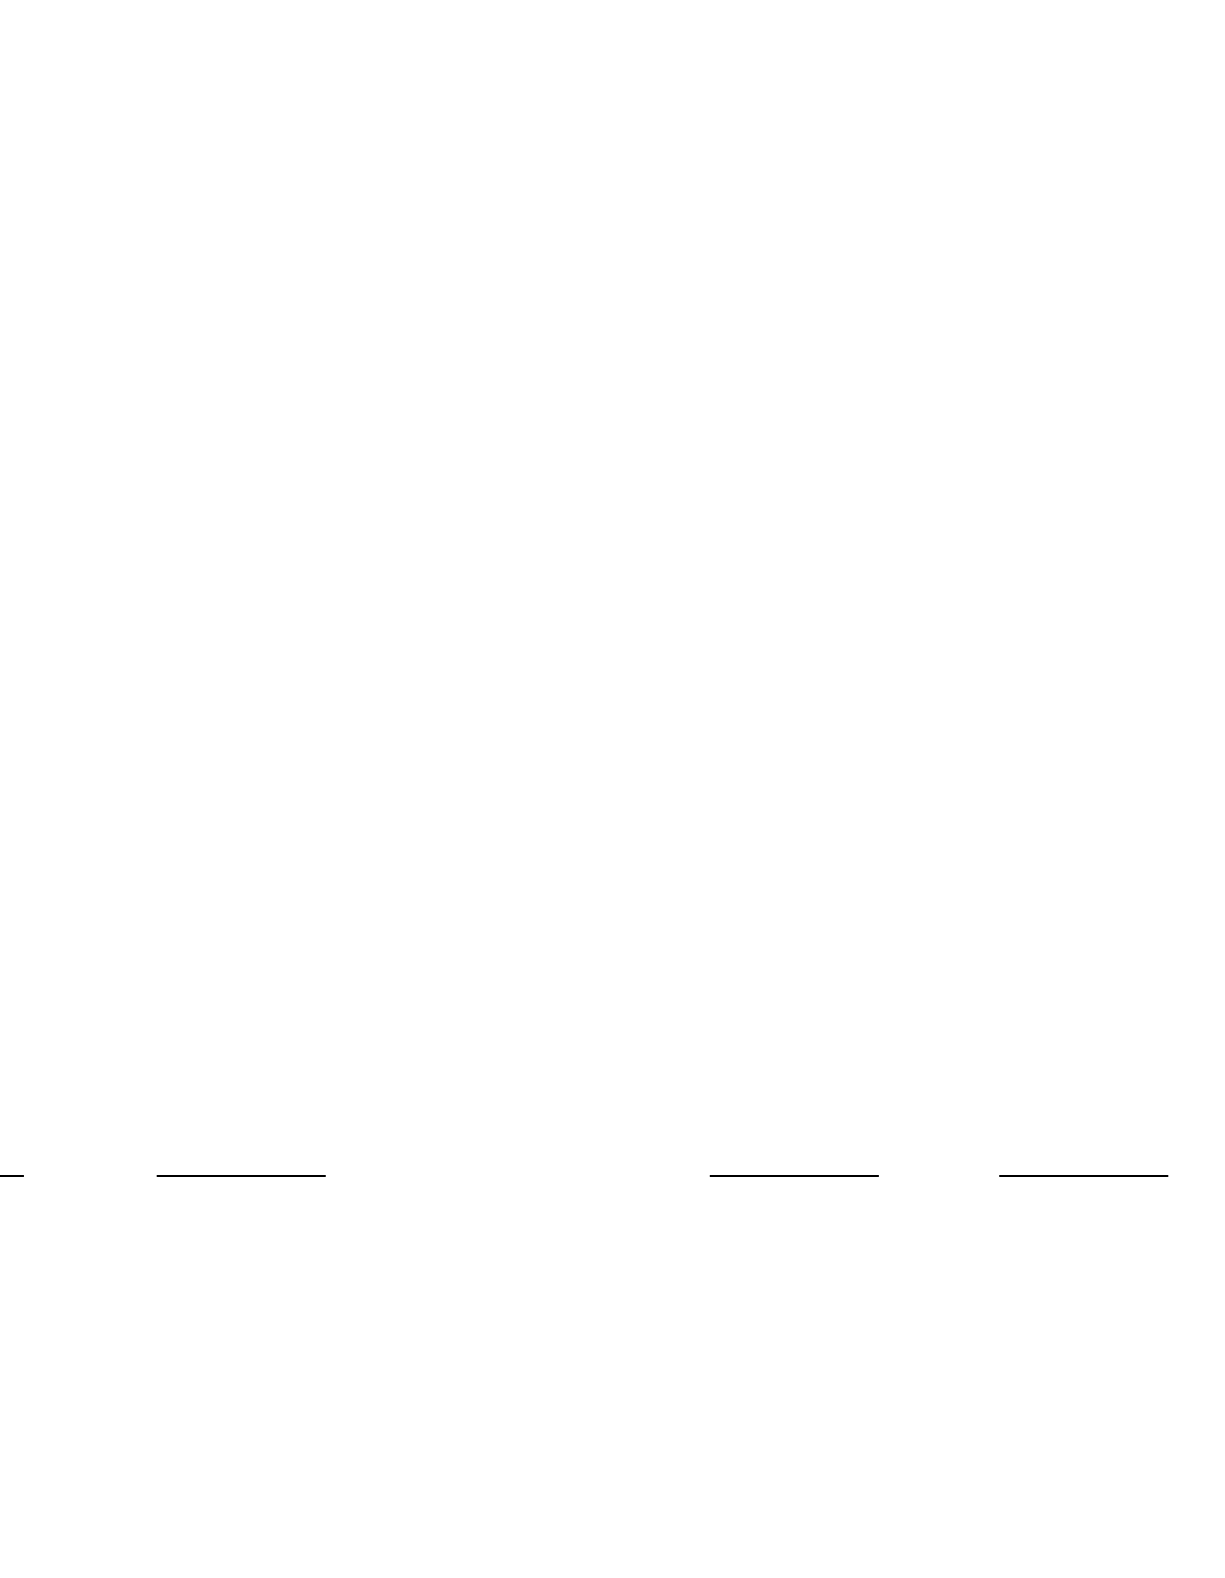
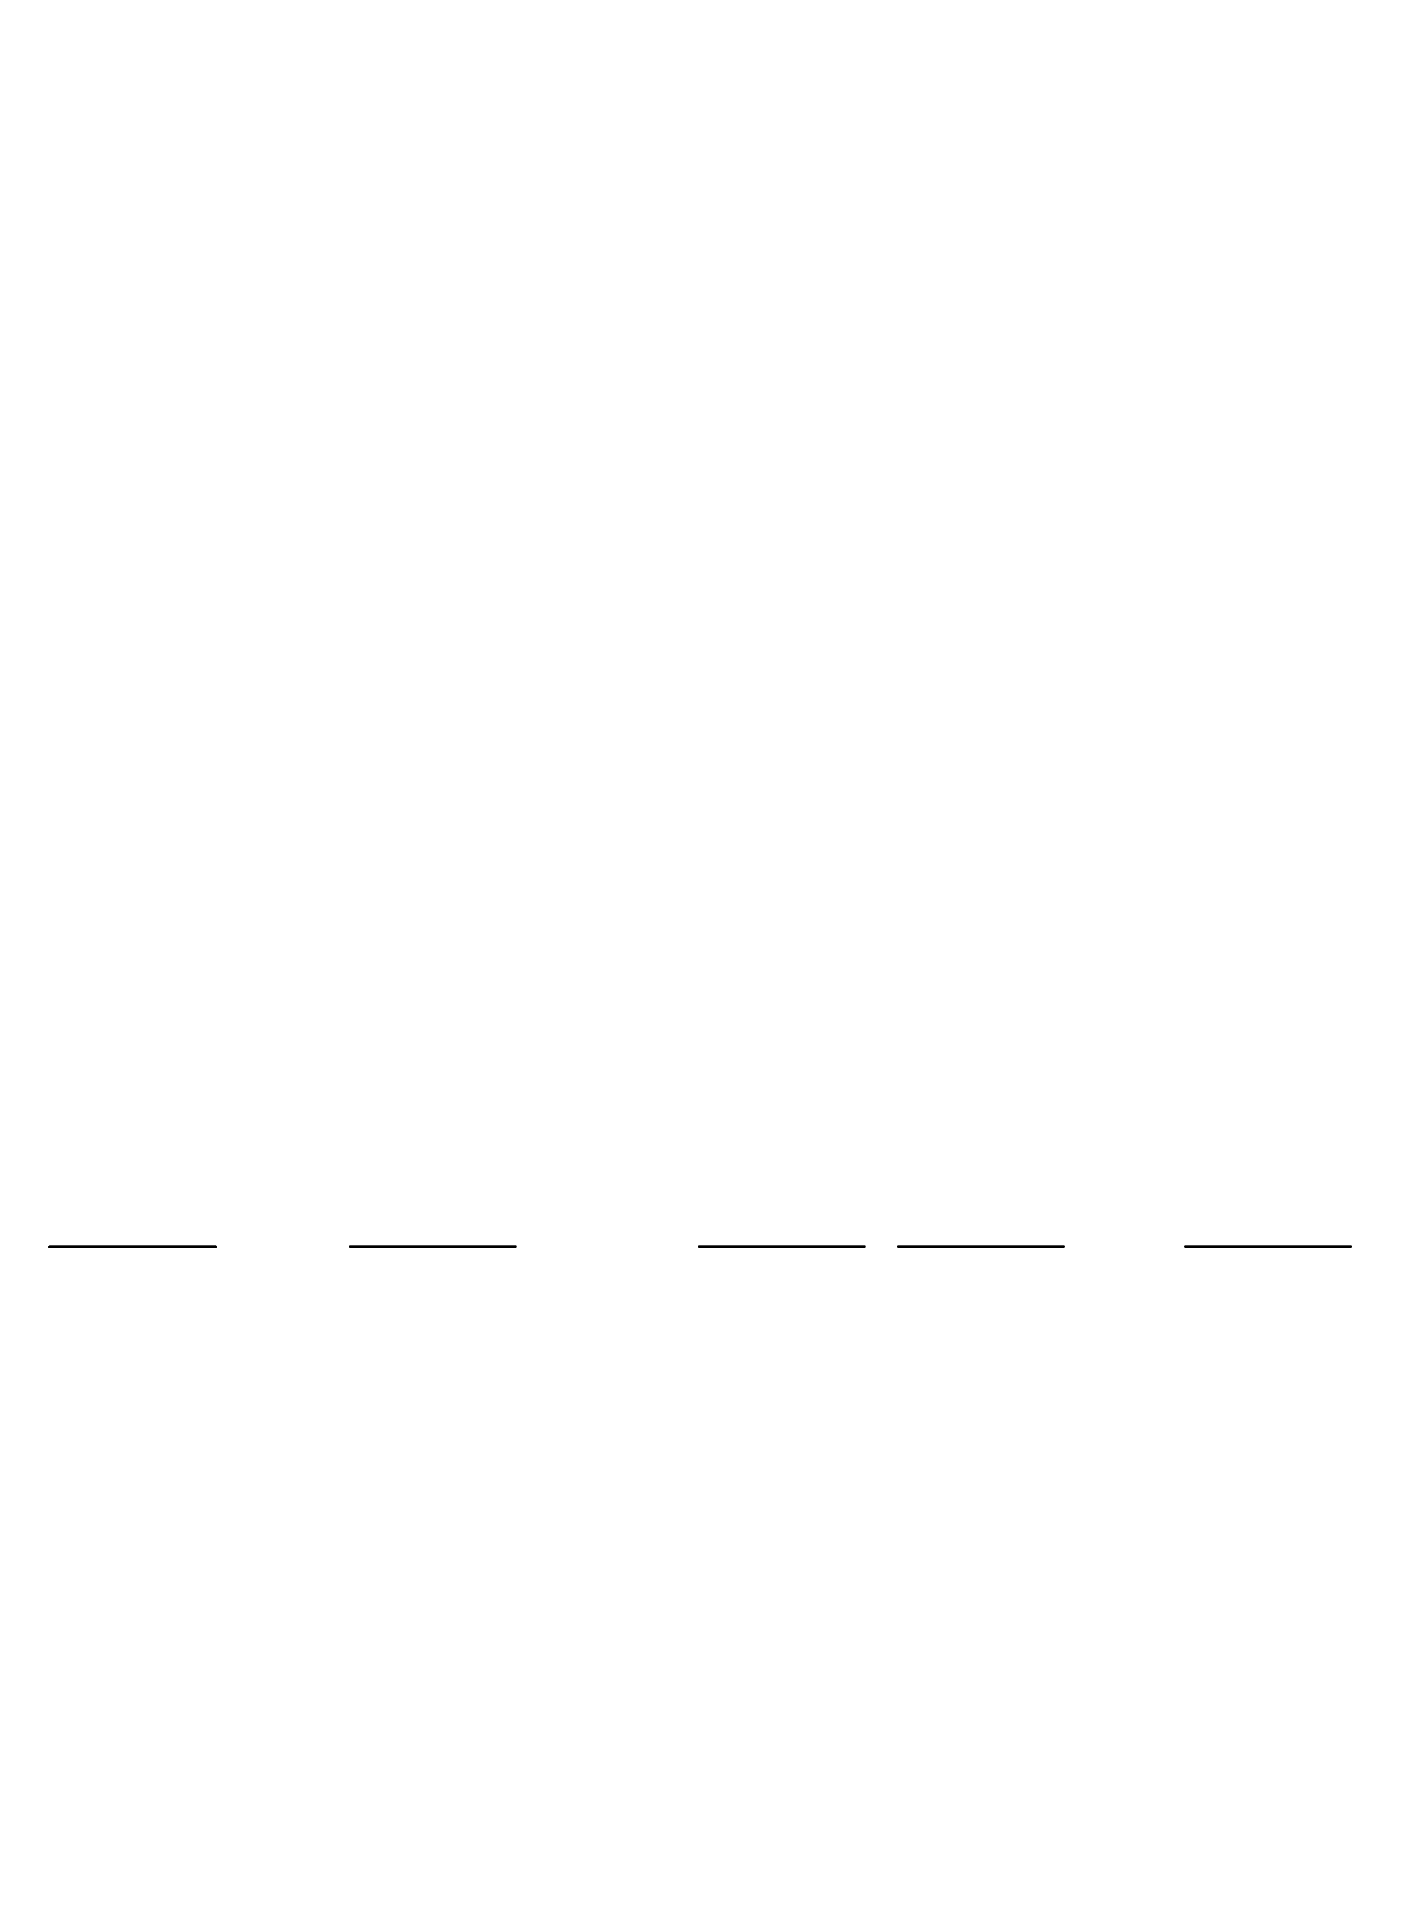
line: (592, 1175) -> (781, 1246), added

